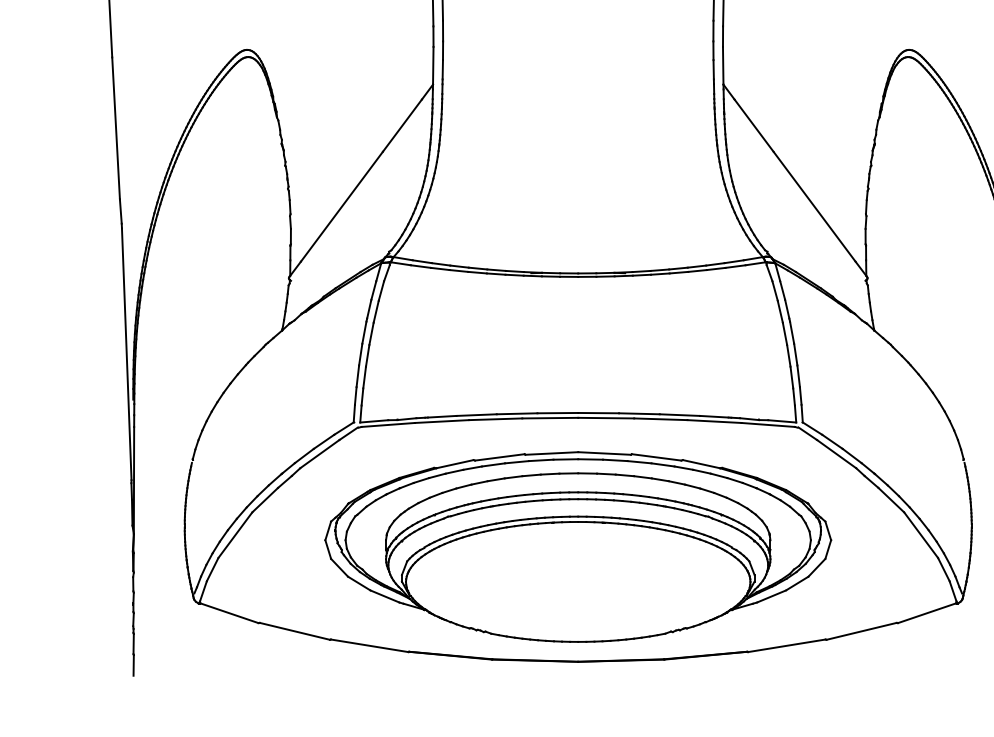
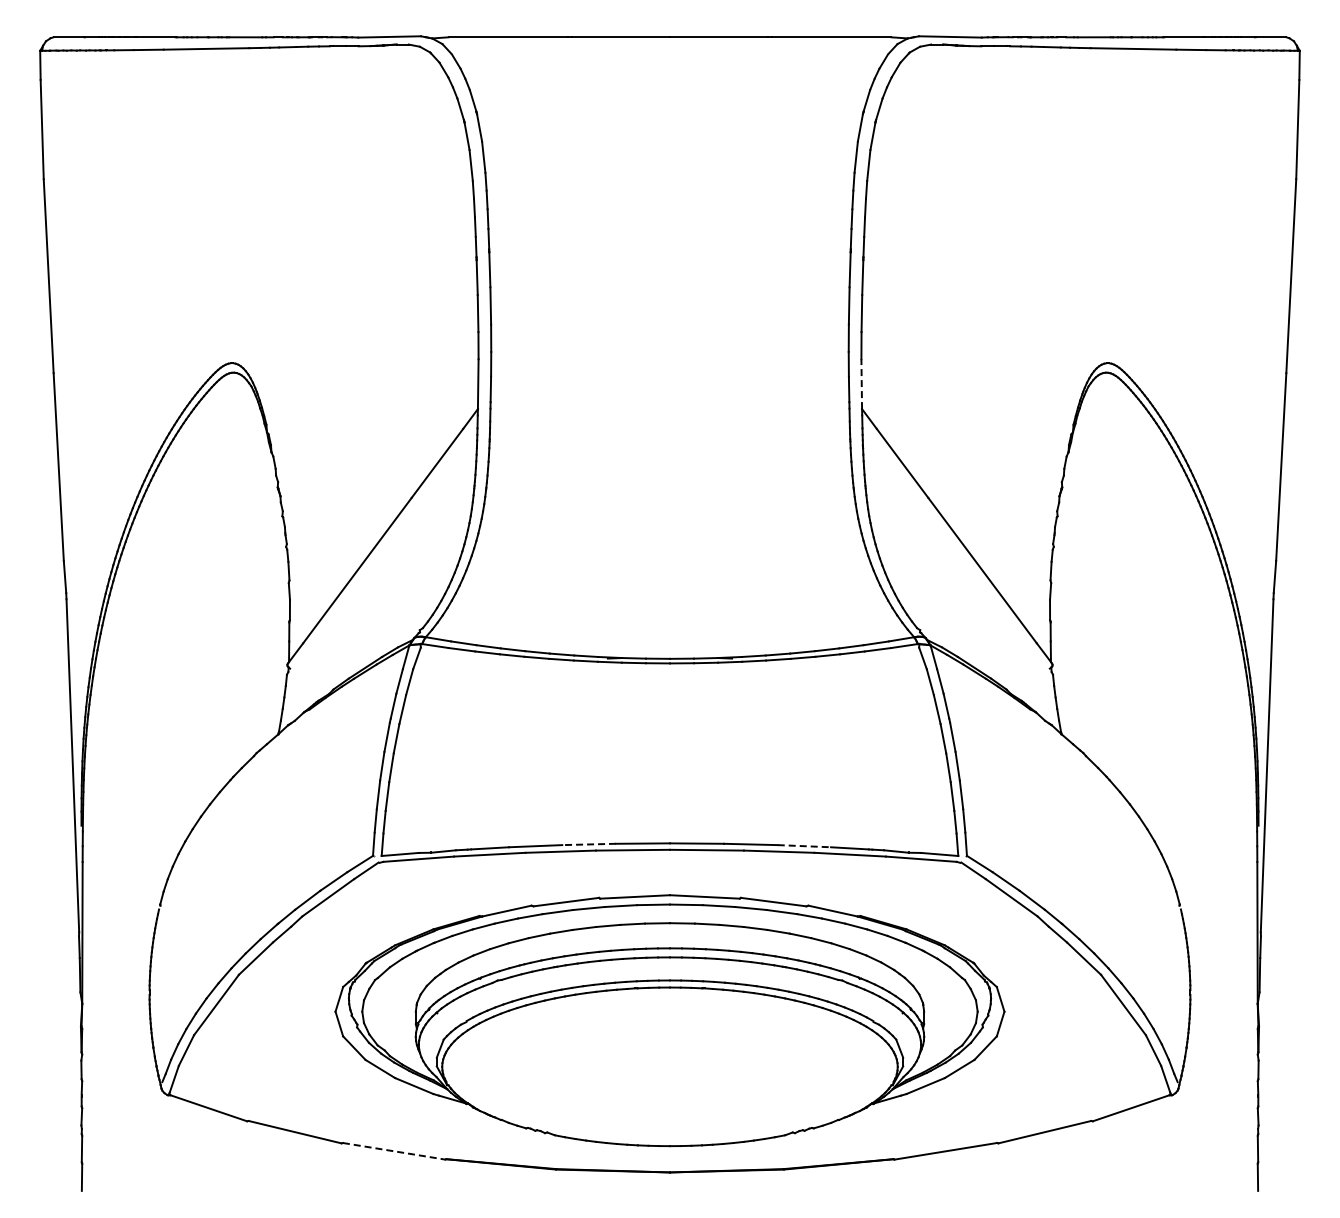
line: (723, 66) -> (861, 384), solid -> dashed
line: (517, 413) -> (589, 844), solid -> dashed
line: (679, 415) -> (804, 846), solid -> dashed
line: (369, 645) -> (394, 1151), solid -> dashed

